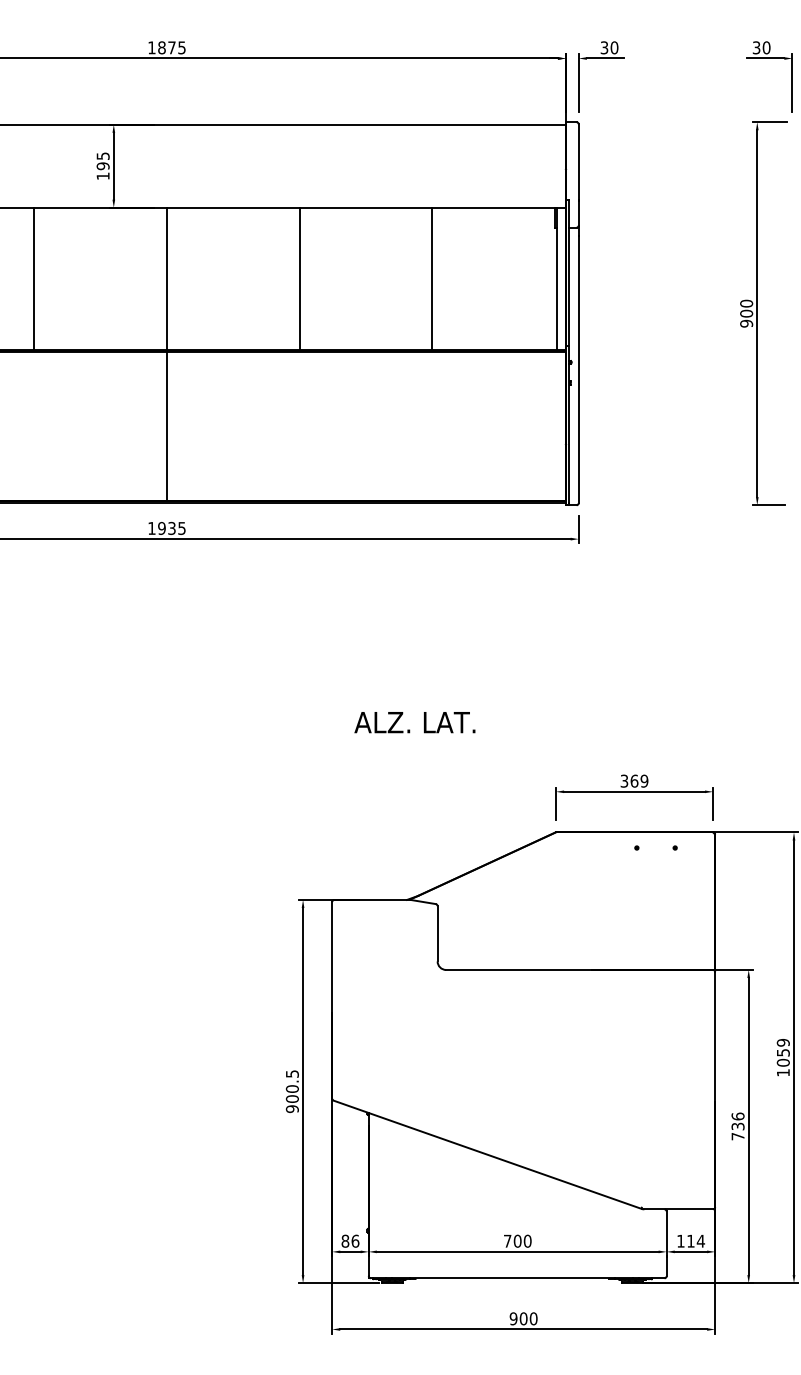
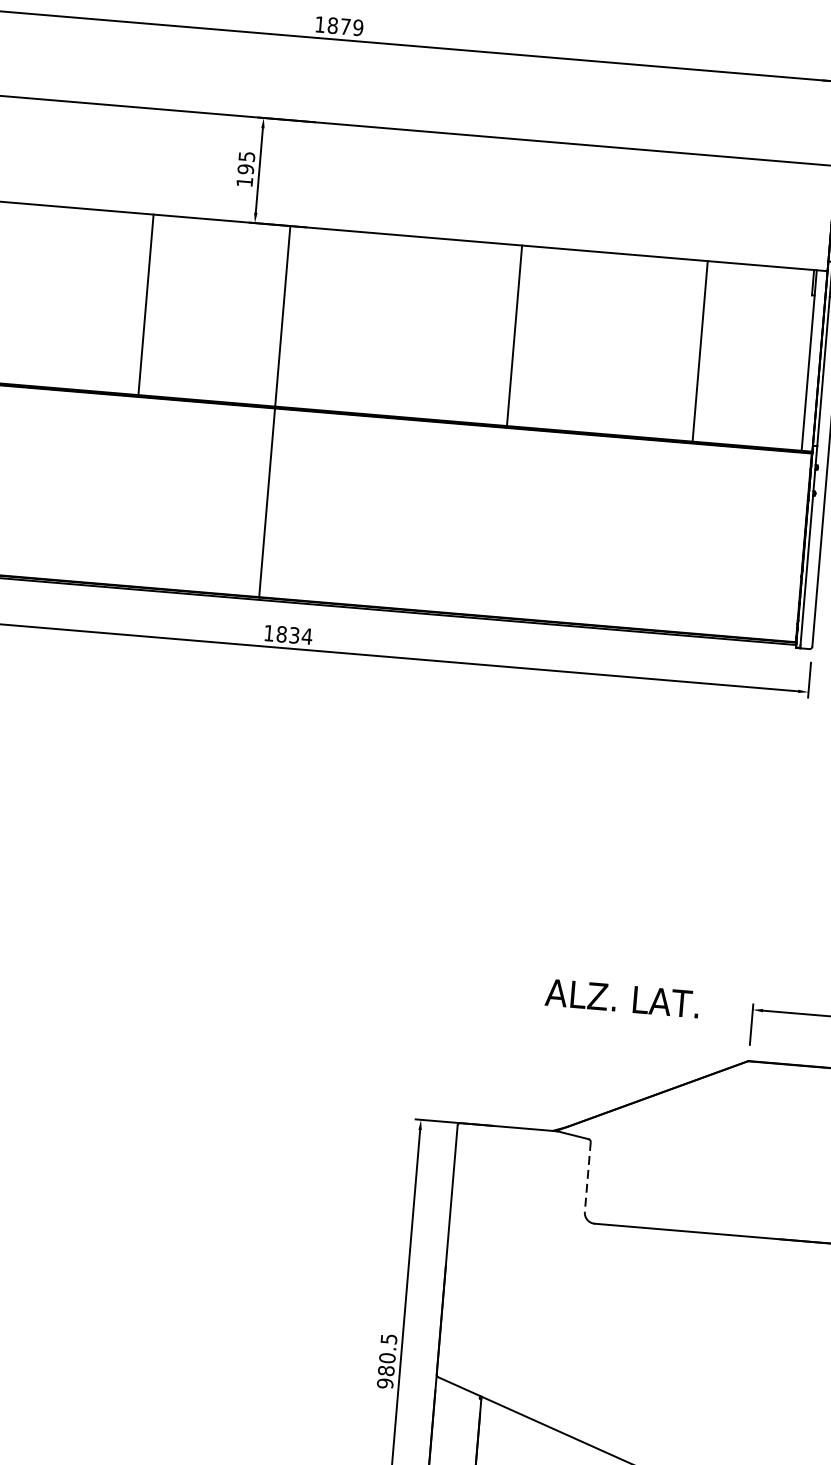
text: (181, 47) -> (357, 27), 1875 -> 1879
line: (299, 278) -> (514, 335), moved
line: (432, 278) -> (700, 350), moved
line: (166, 354) -> (274, 411), moved
text: (172, 528) -> (295, 635), 1935 -> 1834
text: (414, 722) -> (621, 998), moved
line: (437, 933) -> (587, 1176), solid -> dashed
text: (292, 1098) -> (386, 1370), 900.5 -> 980.5

